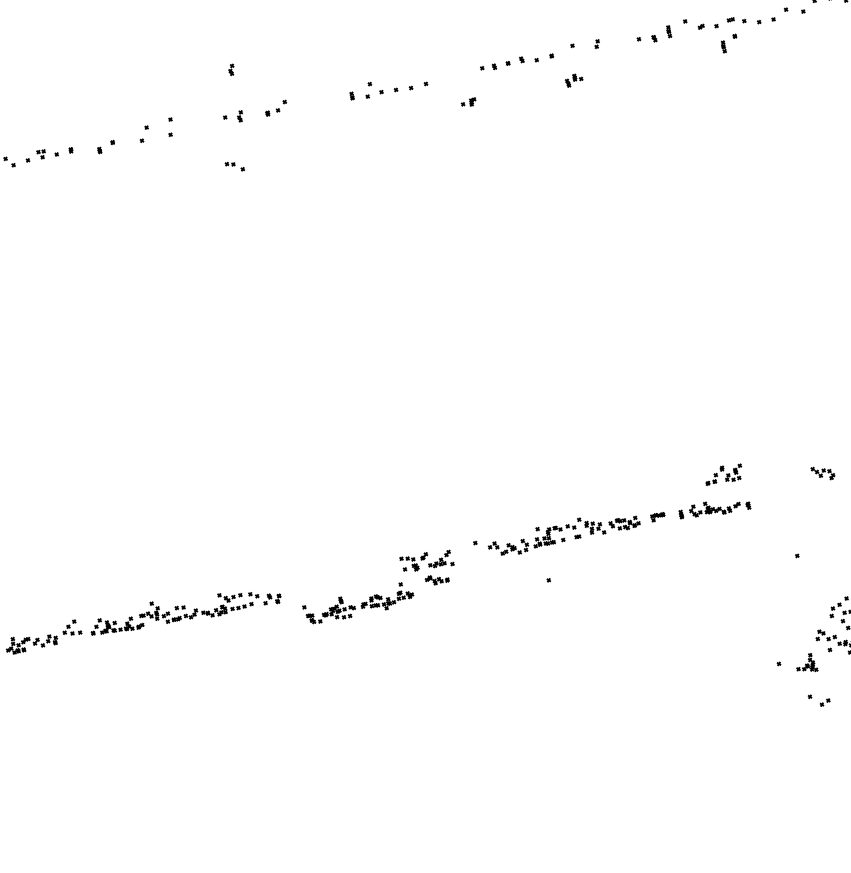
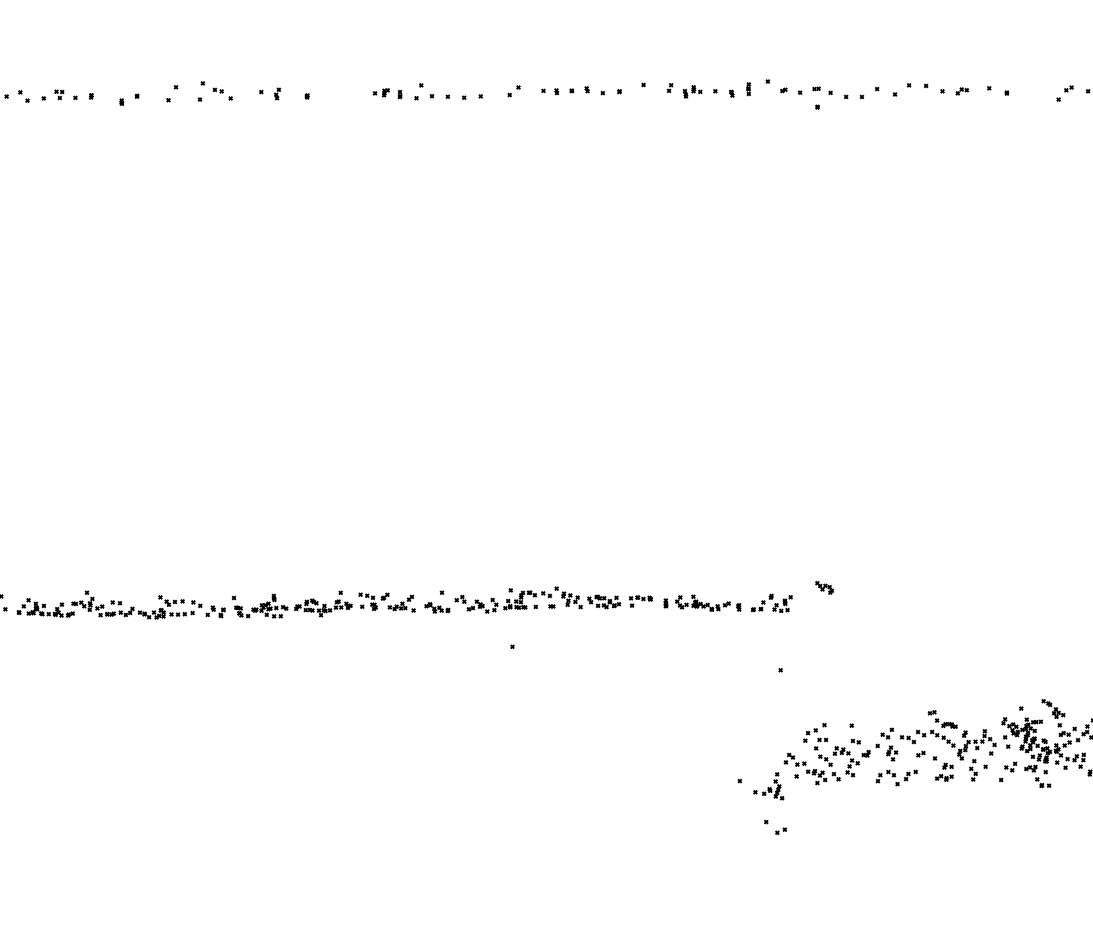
part: (723, 47) -> (803, 116), removed
part: (231, 69) -> (277, 42), removed
part: (574, 79) -> (692, 91), moved
part: (467, 102) -> (380, 92), moved
part: (280, 106) -> (513, 91), moved
part: (234, 166) -> (222, 93), moved
part: (723, 473) -> (771, 602), moved
part: (823, 473) -> (824, 587), size x0.71
part: (657, 517) -> (640, 601), size x1.67
part: (437, 579) -> (437, 607), moved
part: (357, 603) -> (291, 604), moved
part: (806, 663) -> (768, 786), size x1.43

